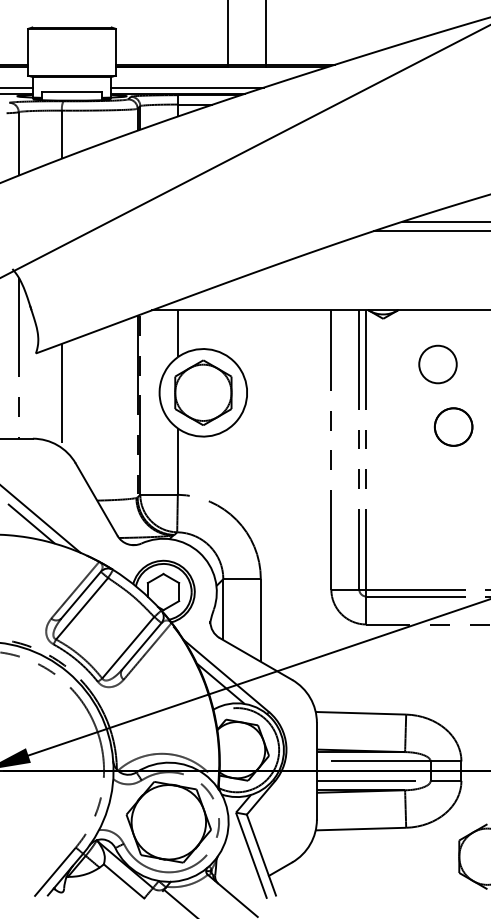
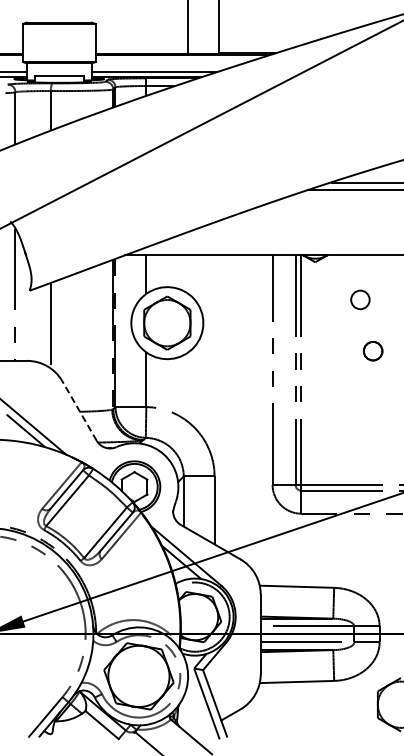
circle: (438, 364) -> (360, 299), size x0.6
part: (452, 426) -> (372, 350), size x0.6
line: (96, 499) -> (79, 410), solid -> dashed

